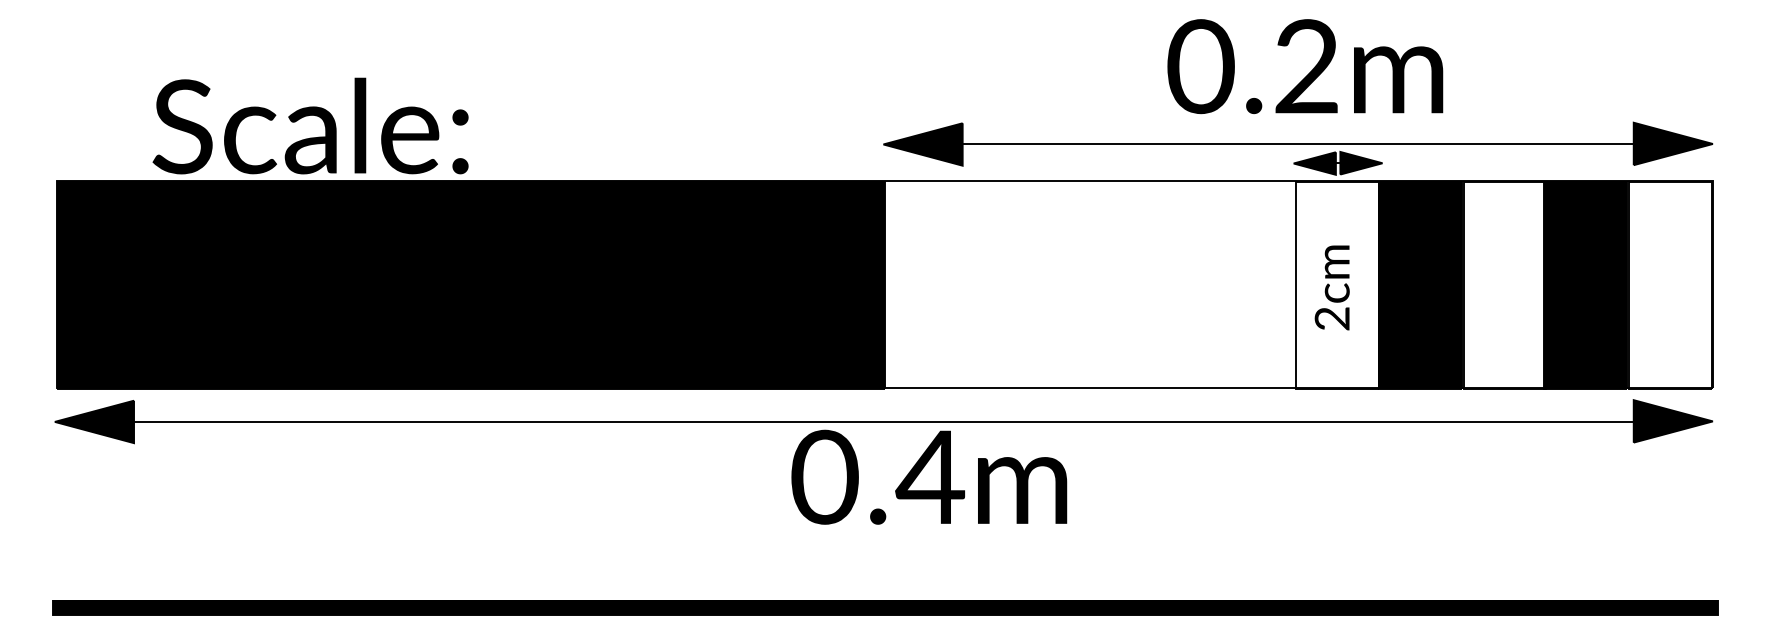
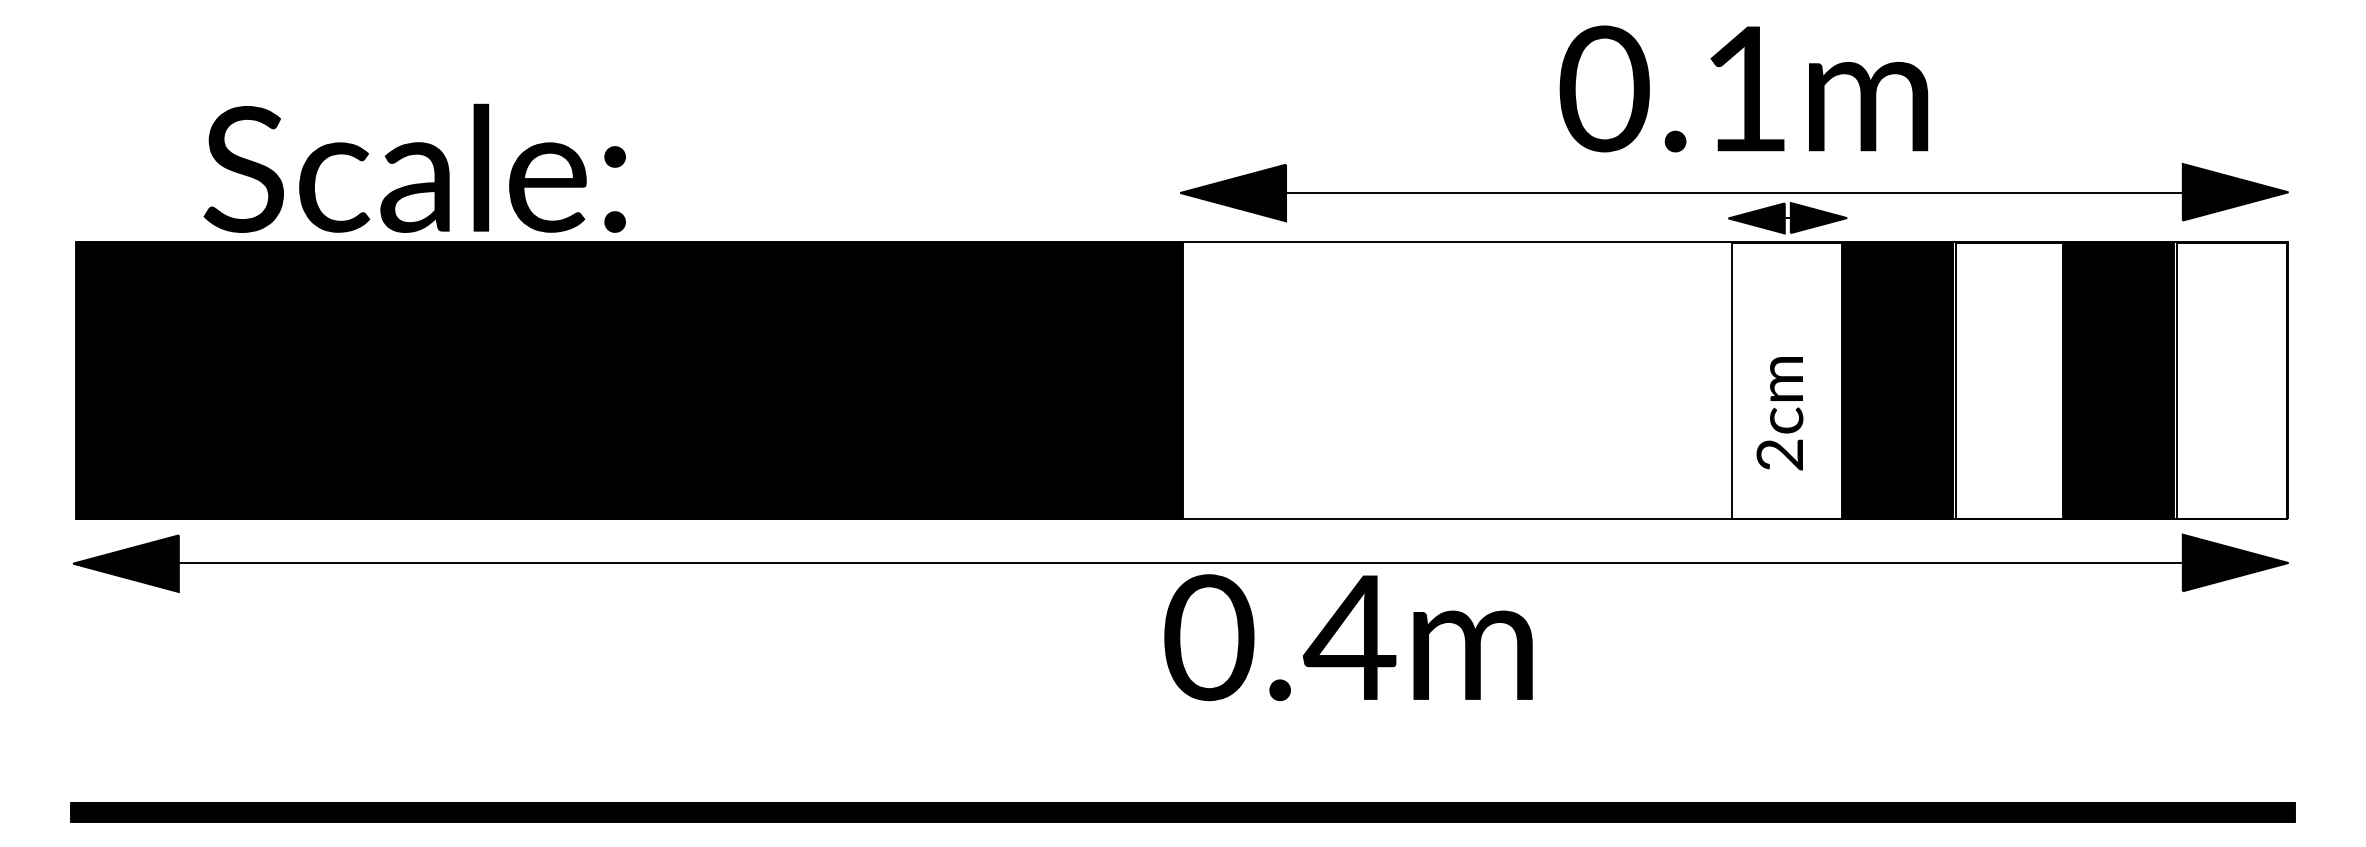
text: (1306, 66) -> (1745, 88), 0.2m -> 0.1m
text: (1331, 287) -> (1779, 413), moved
text: (929, 477) -> (1348, 637), moved

